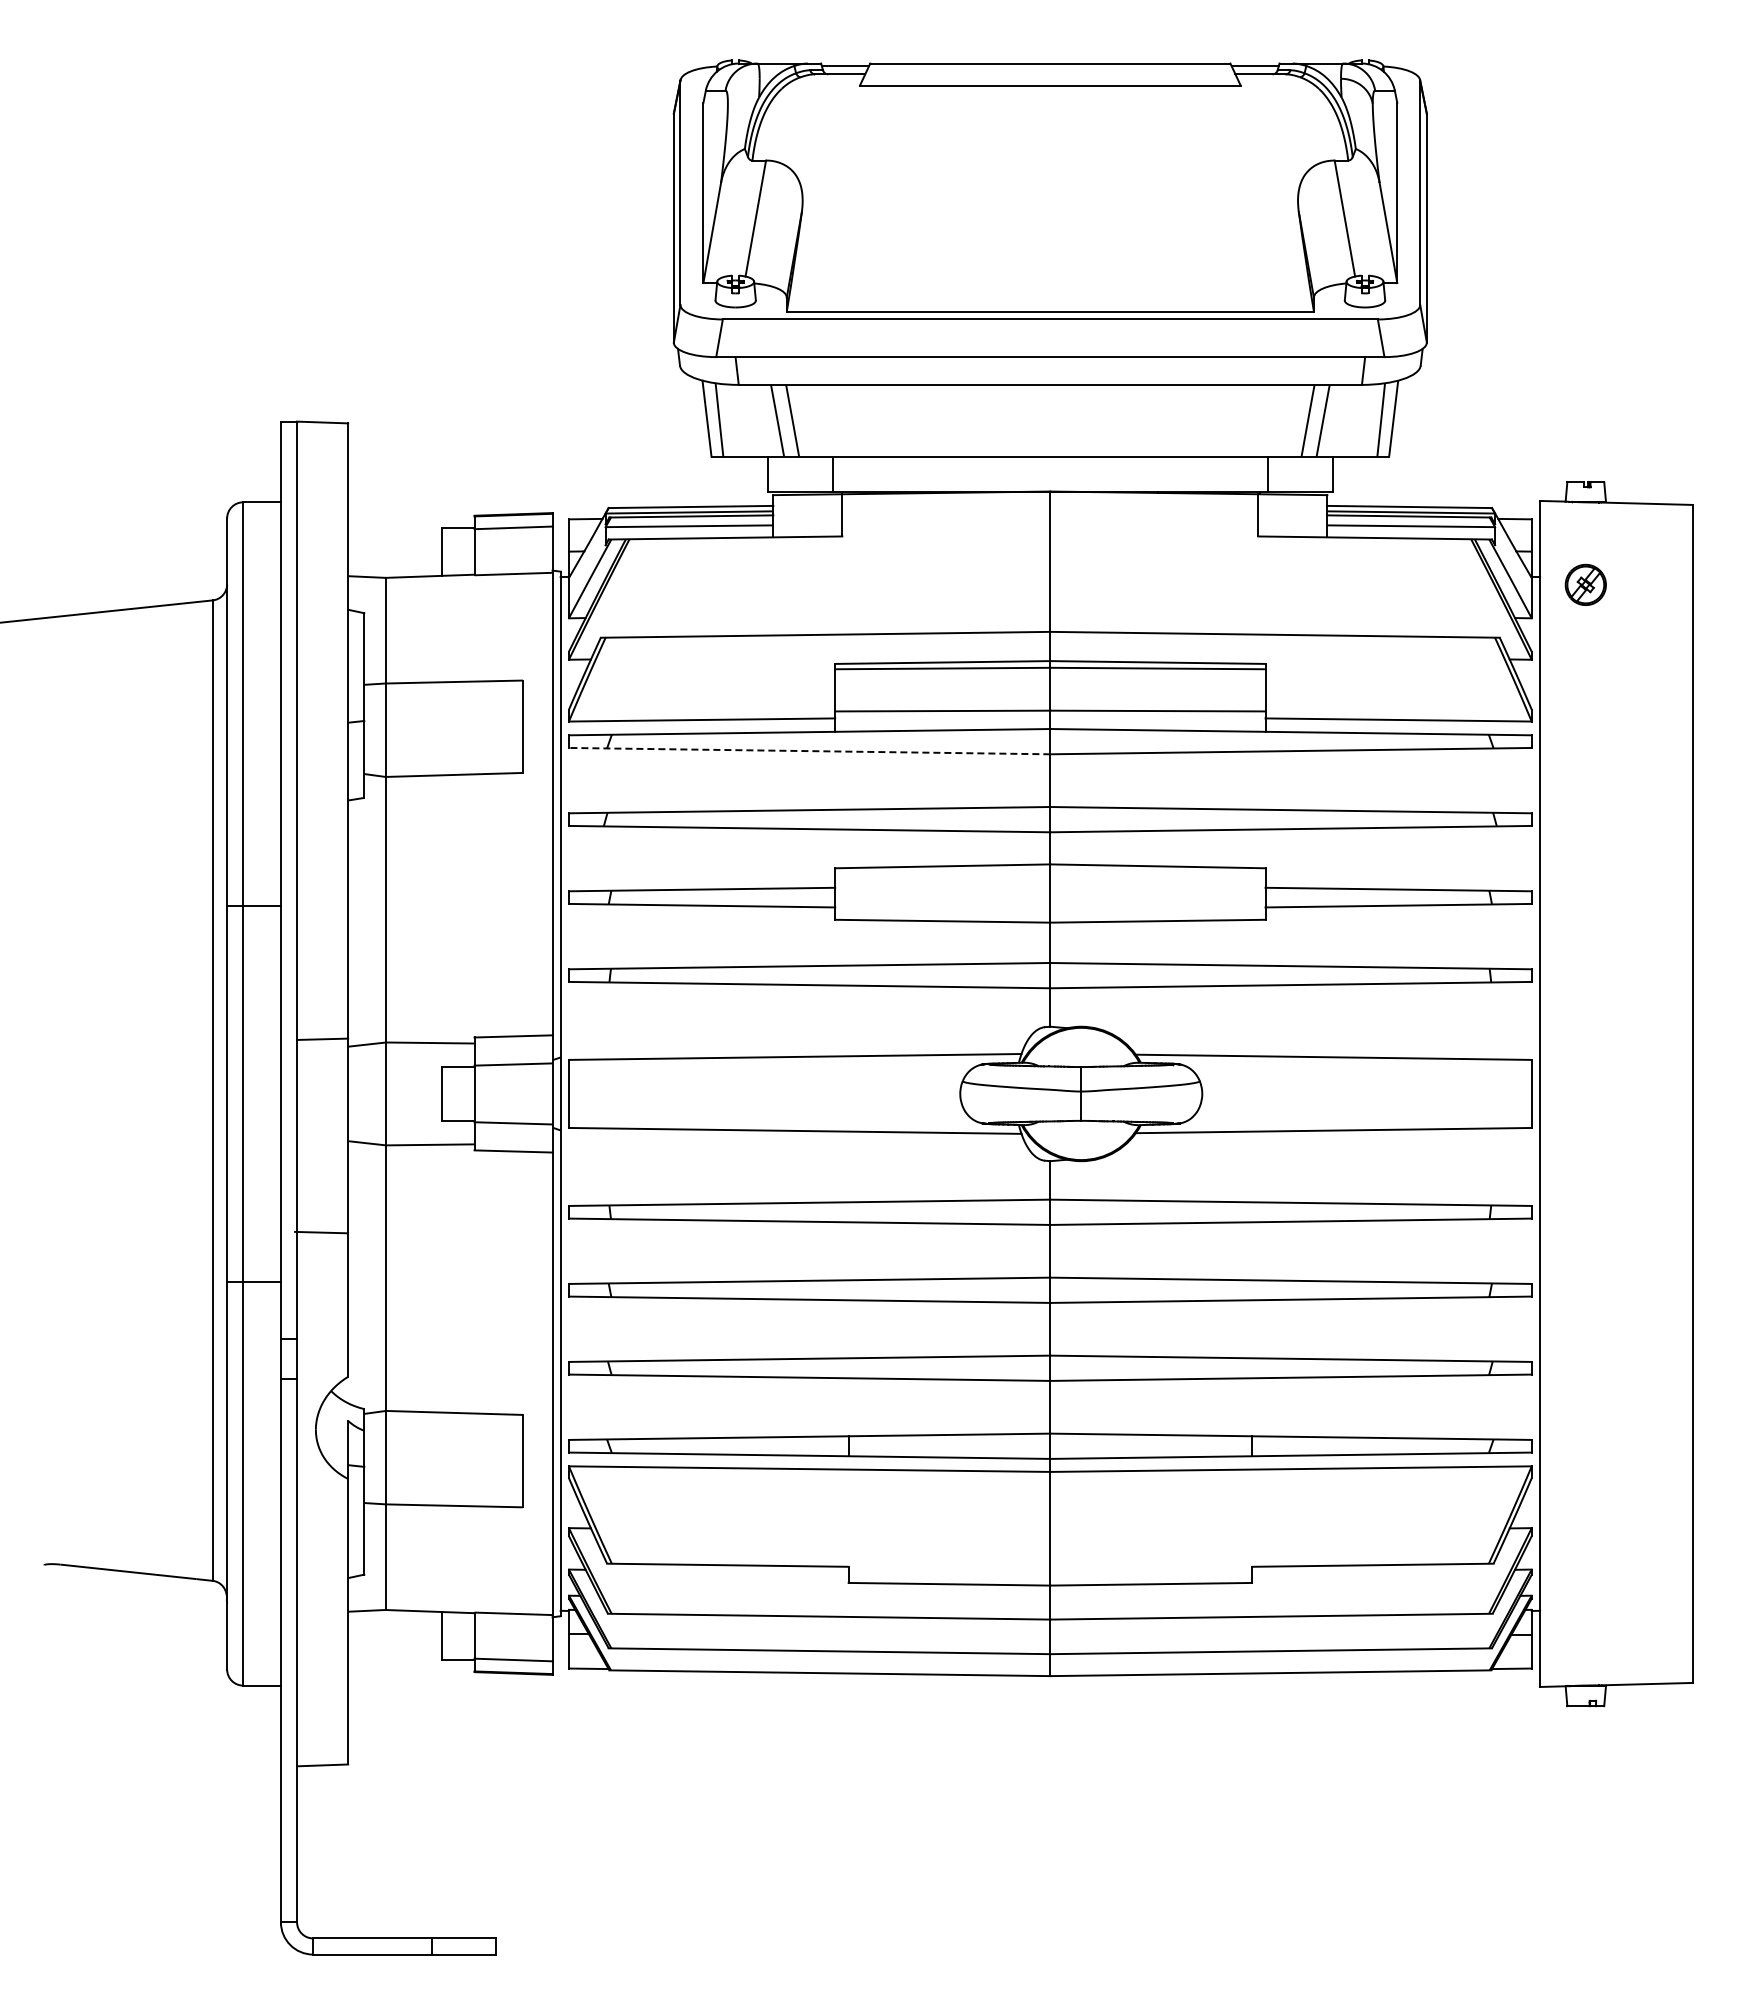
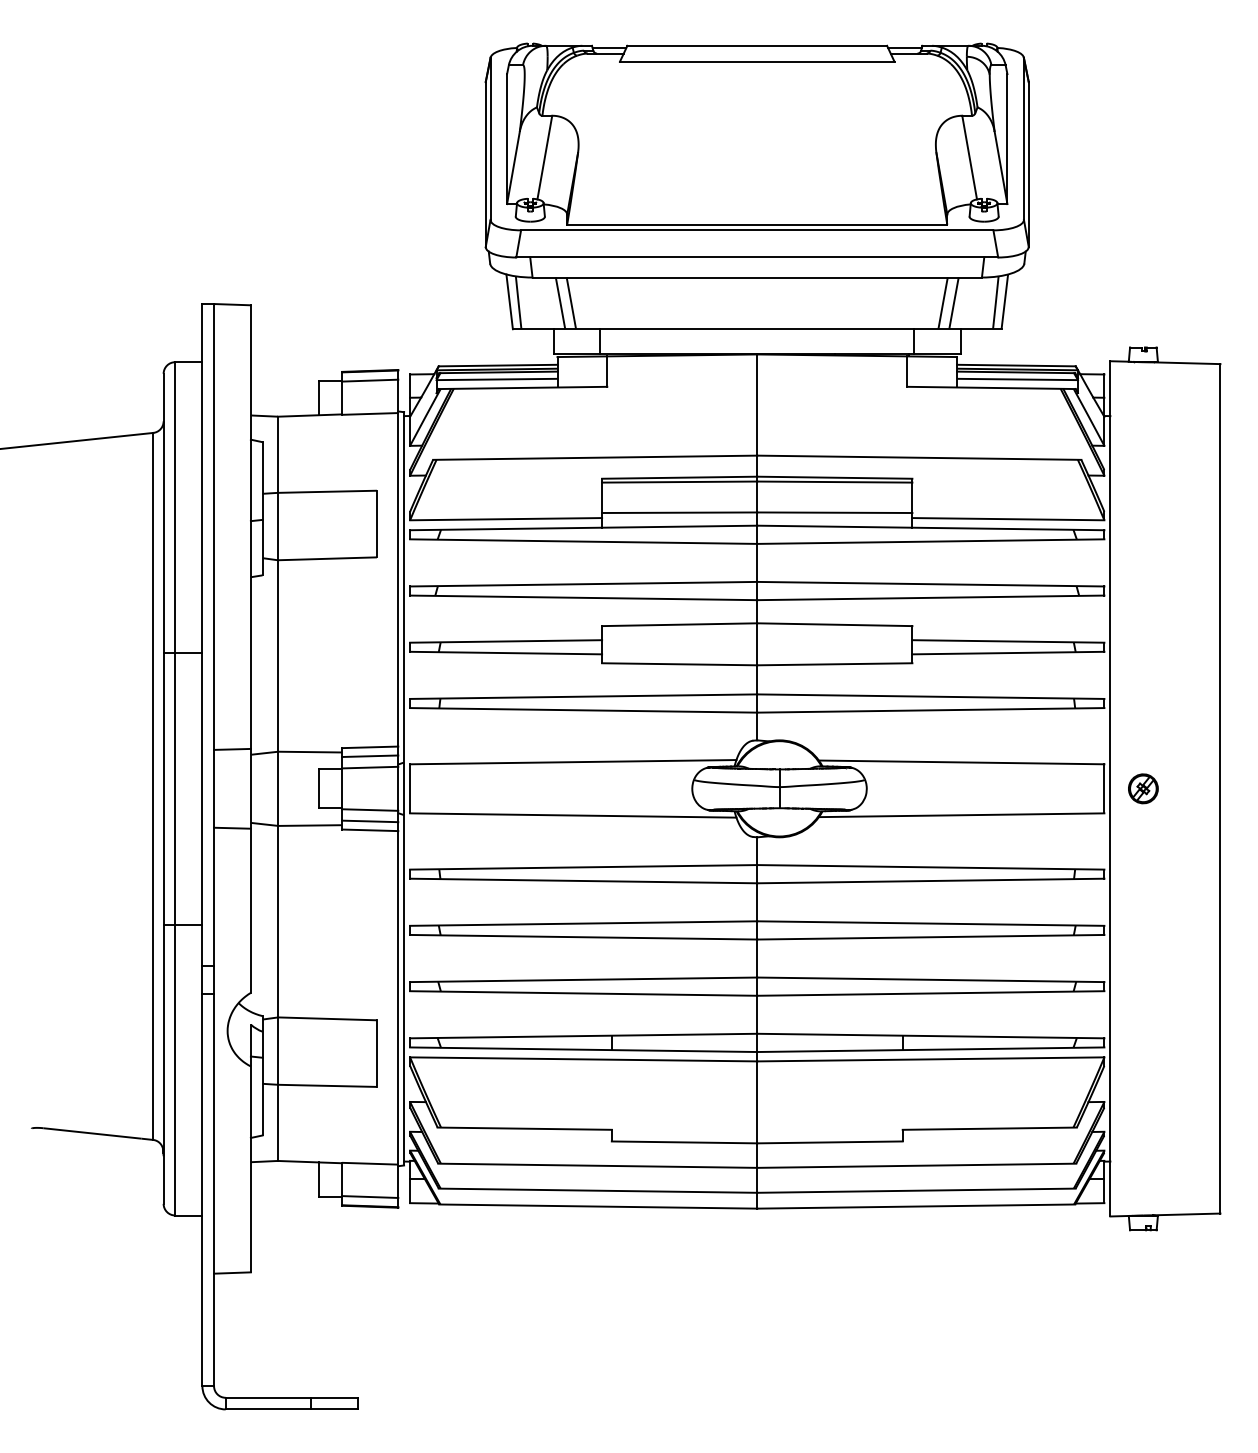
part: (1585, 584) -> (1143, 788), moved
line: (809, 751) -> (583, 541), dashed -> solid
line: (513, 1048) -> (370, 756), added
line: (513, 1139) -> (370, 821), added
line: (320, 1232) -> (232, 828), moved

